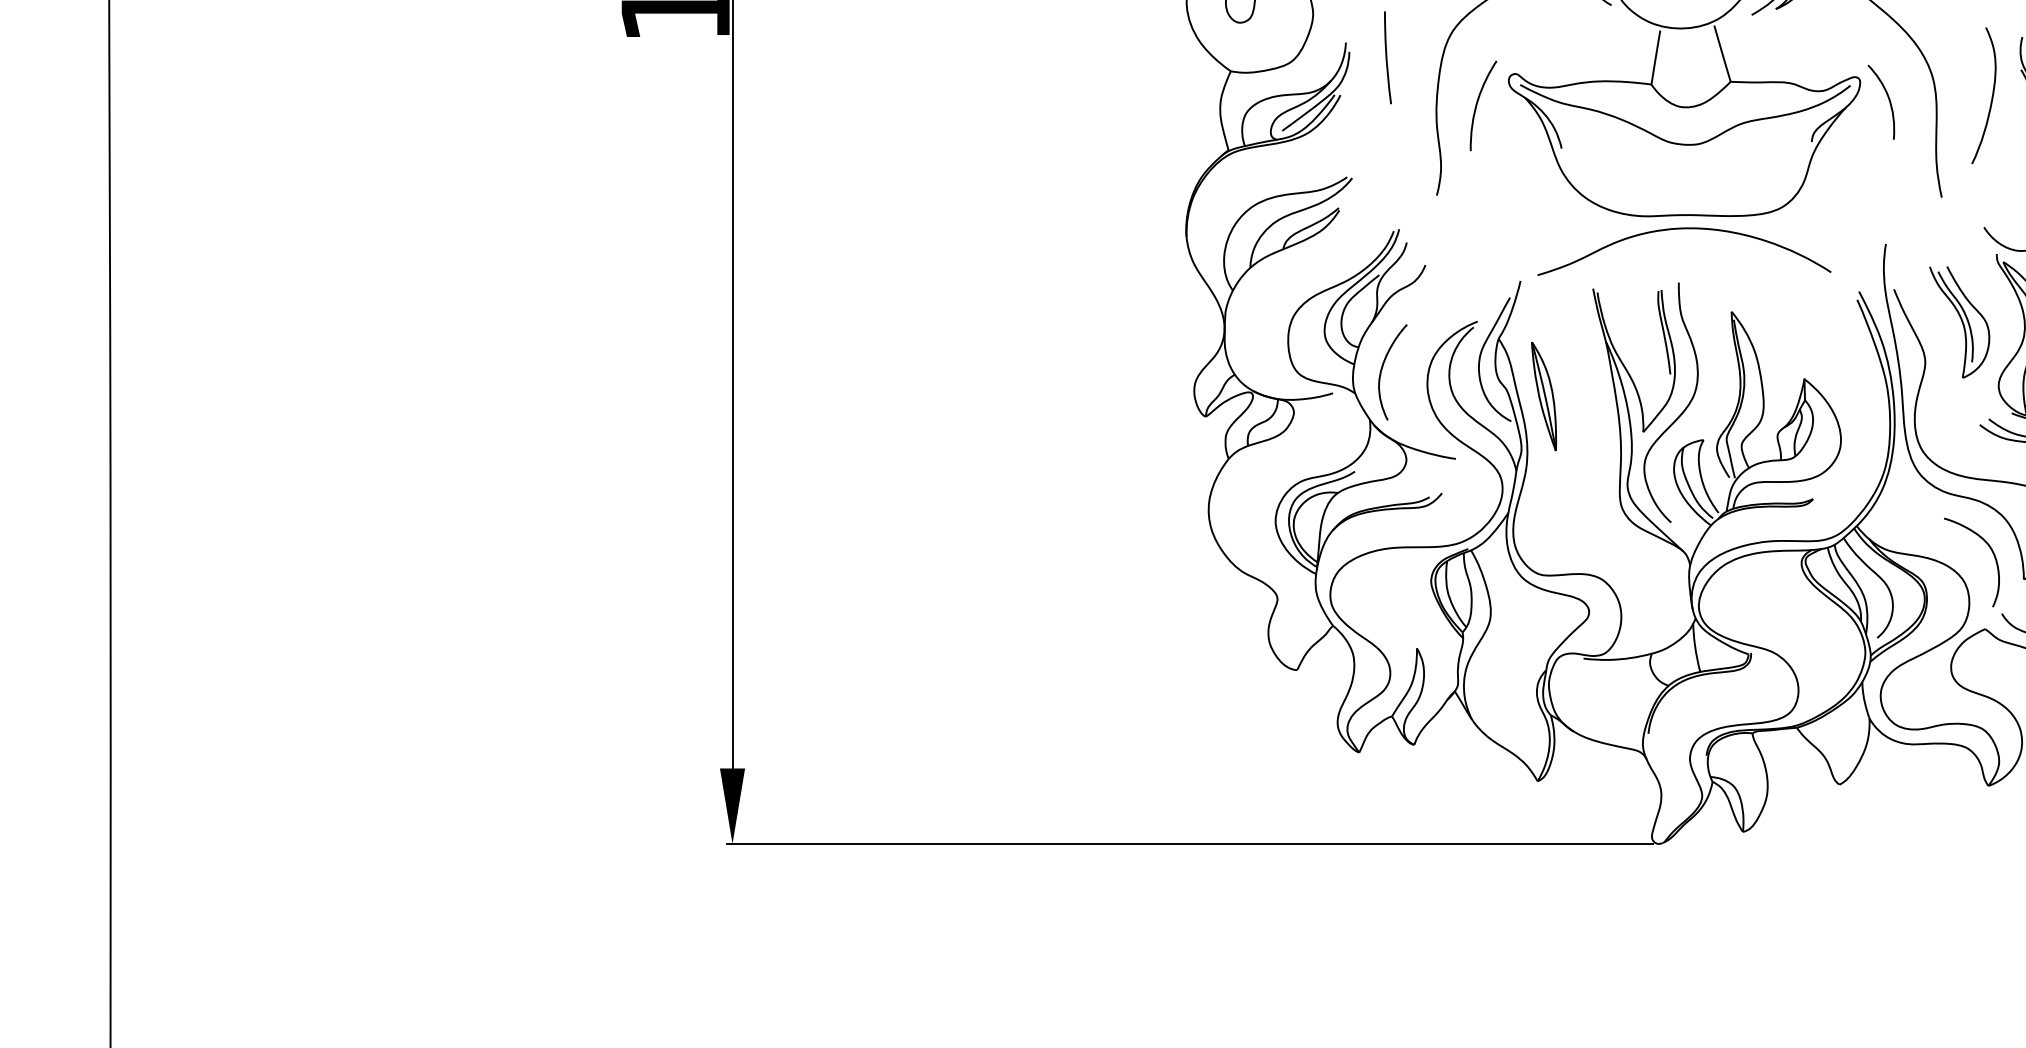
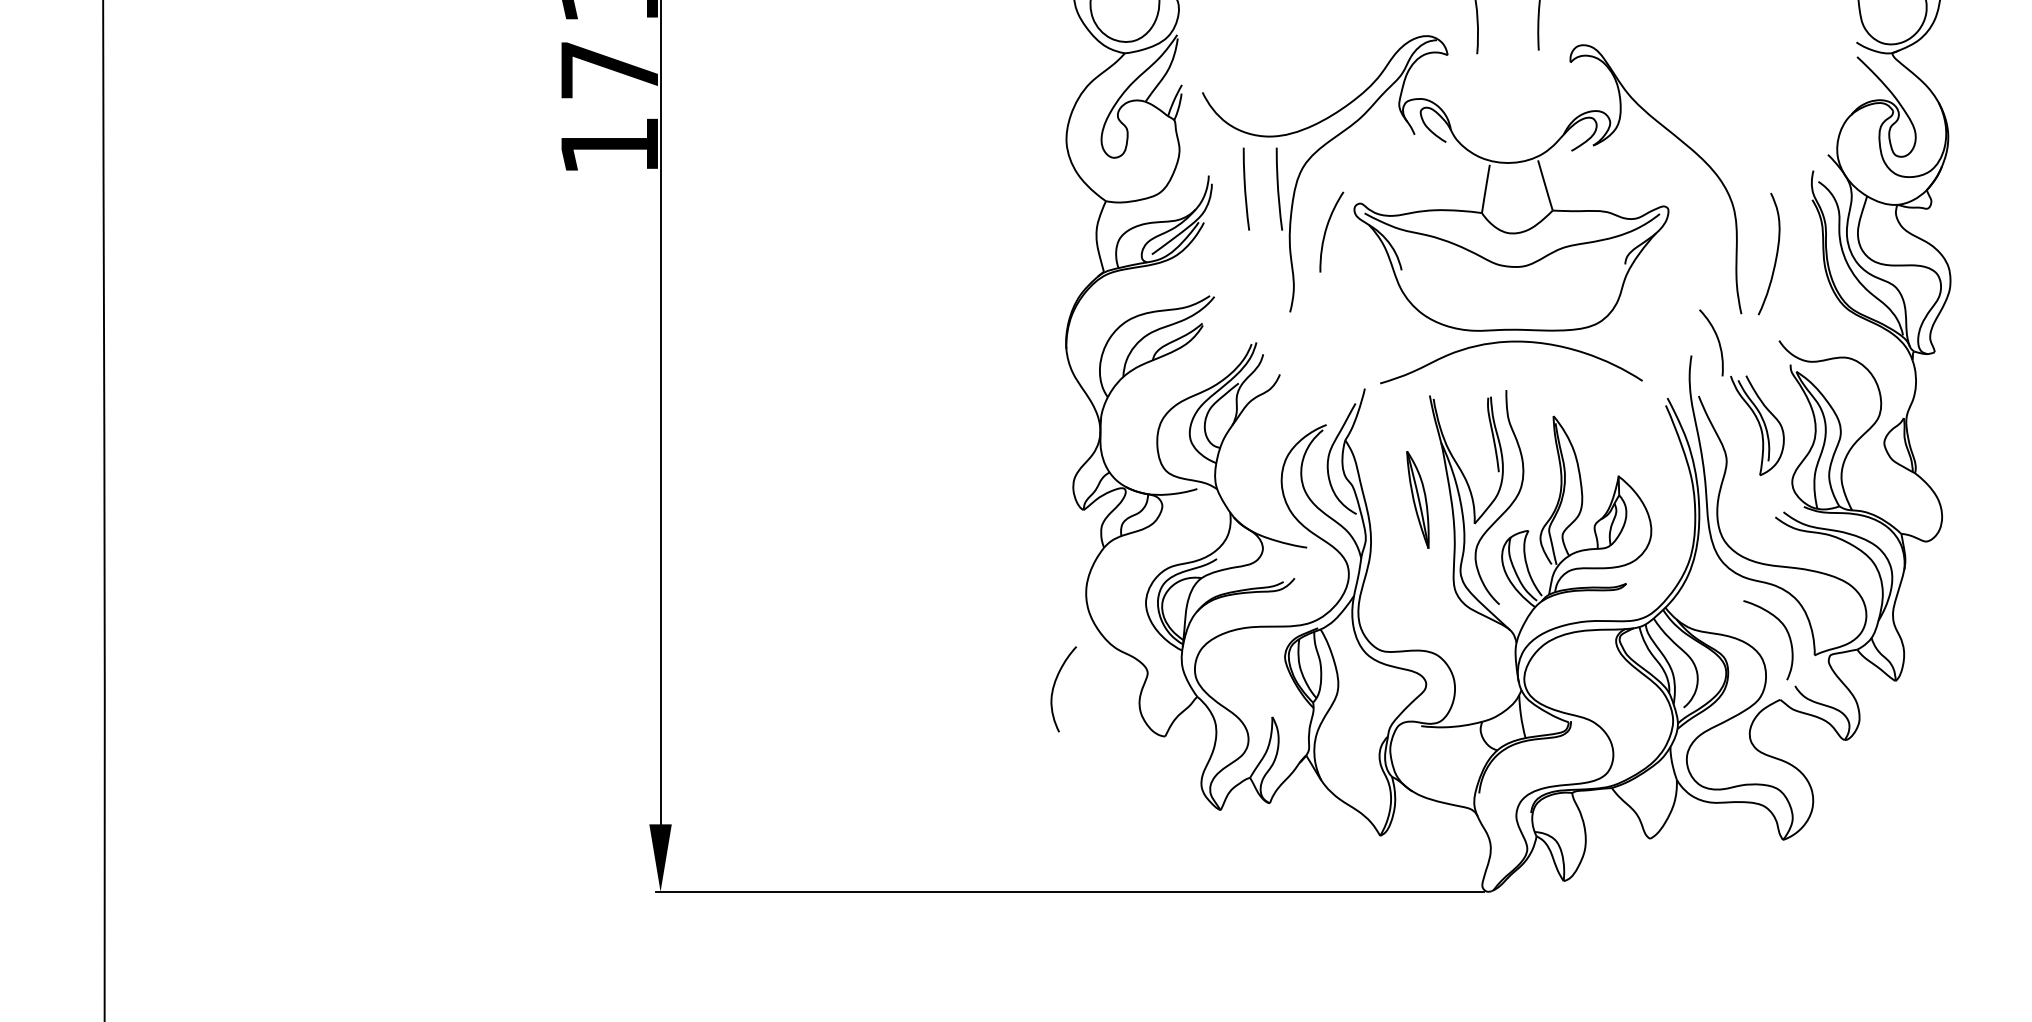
curve: (1423, 57) -> (1278, 188), added
curve: (1991, 98) -> (1775, 256), moved
curve: (1888, 99) -> (1717, 340), moved
curve: (1382, 370) -> (1054, 687), moved
part: (1543, 396) -> (1417, 499), moved

